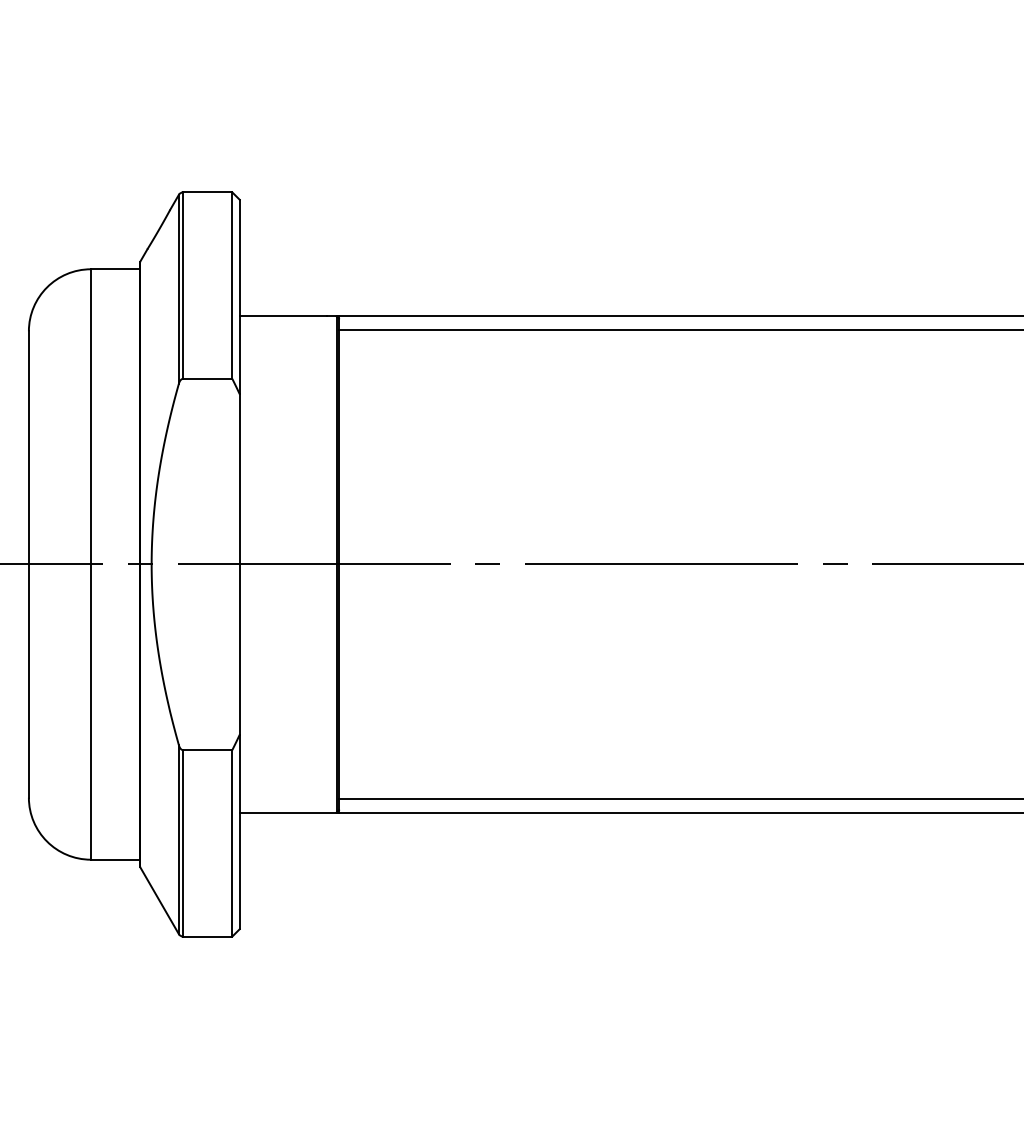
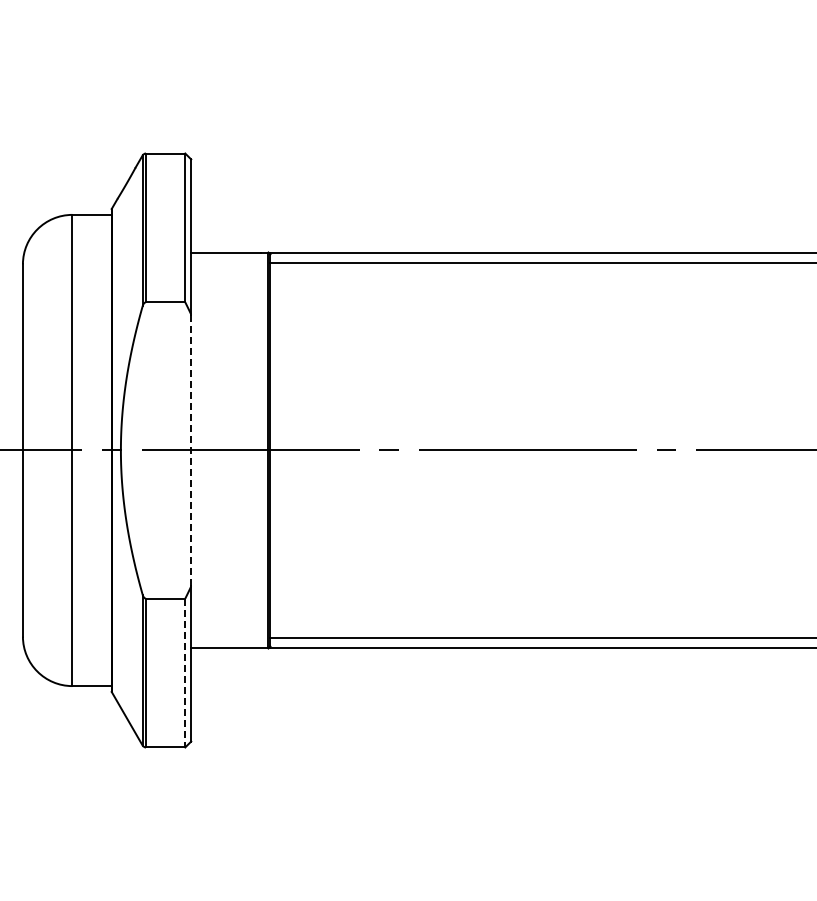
line: (240, 564) -> (191, 450), solid -> dashed
line: (232, 843) -> (185, 673), solid -> dashed

